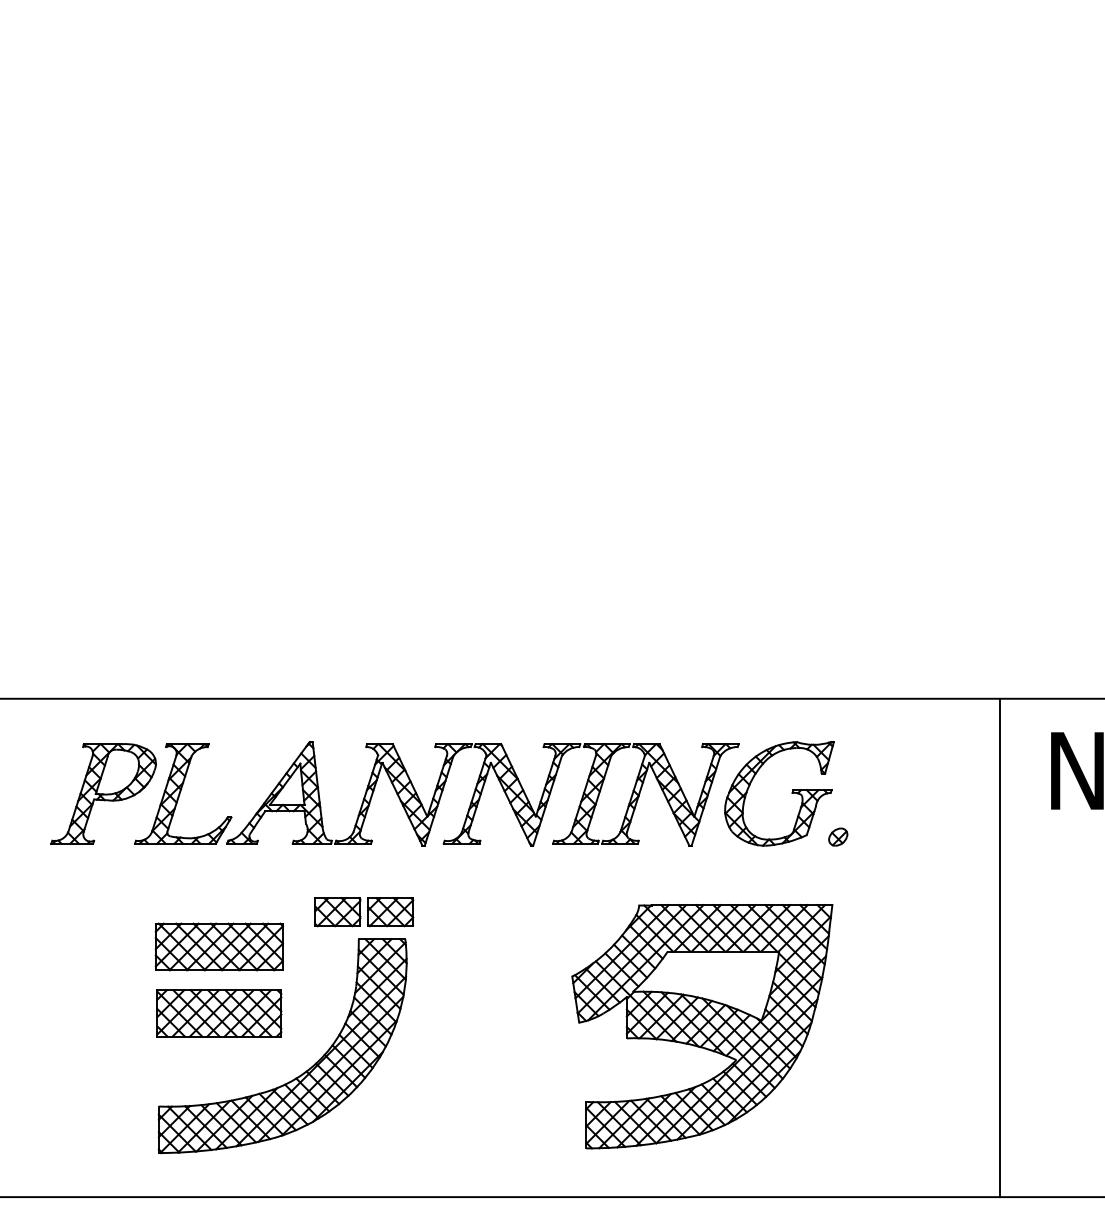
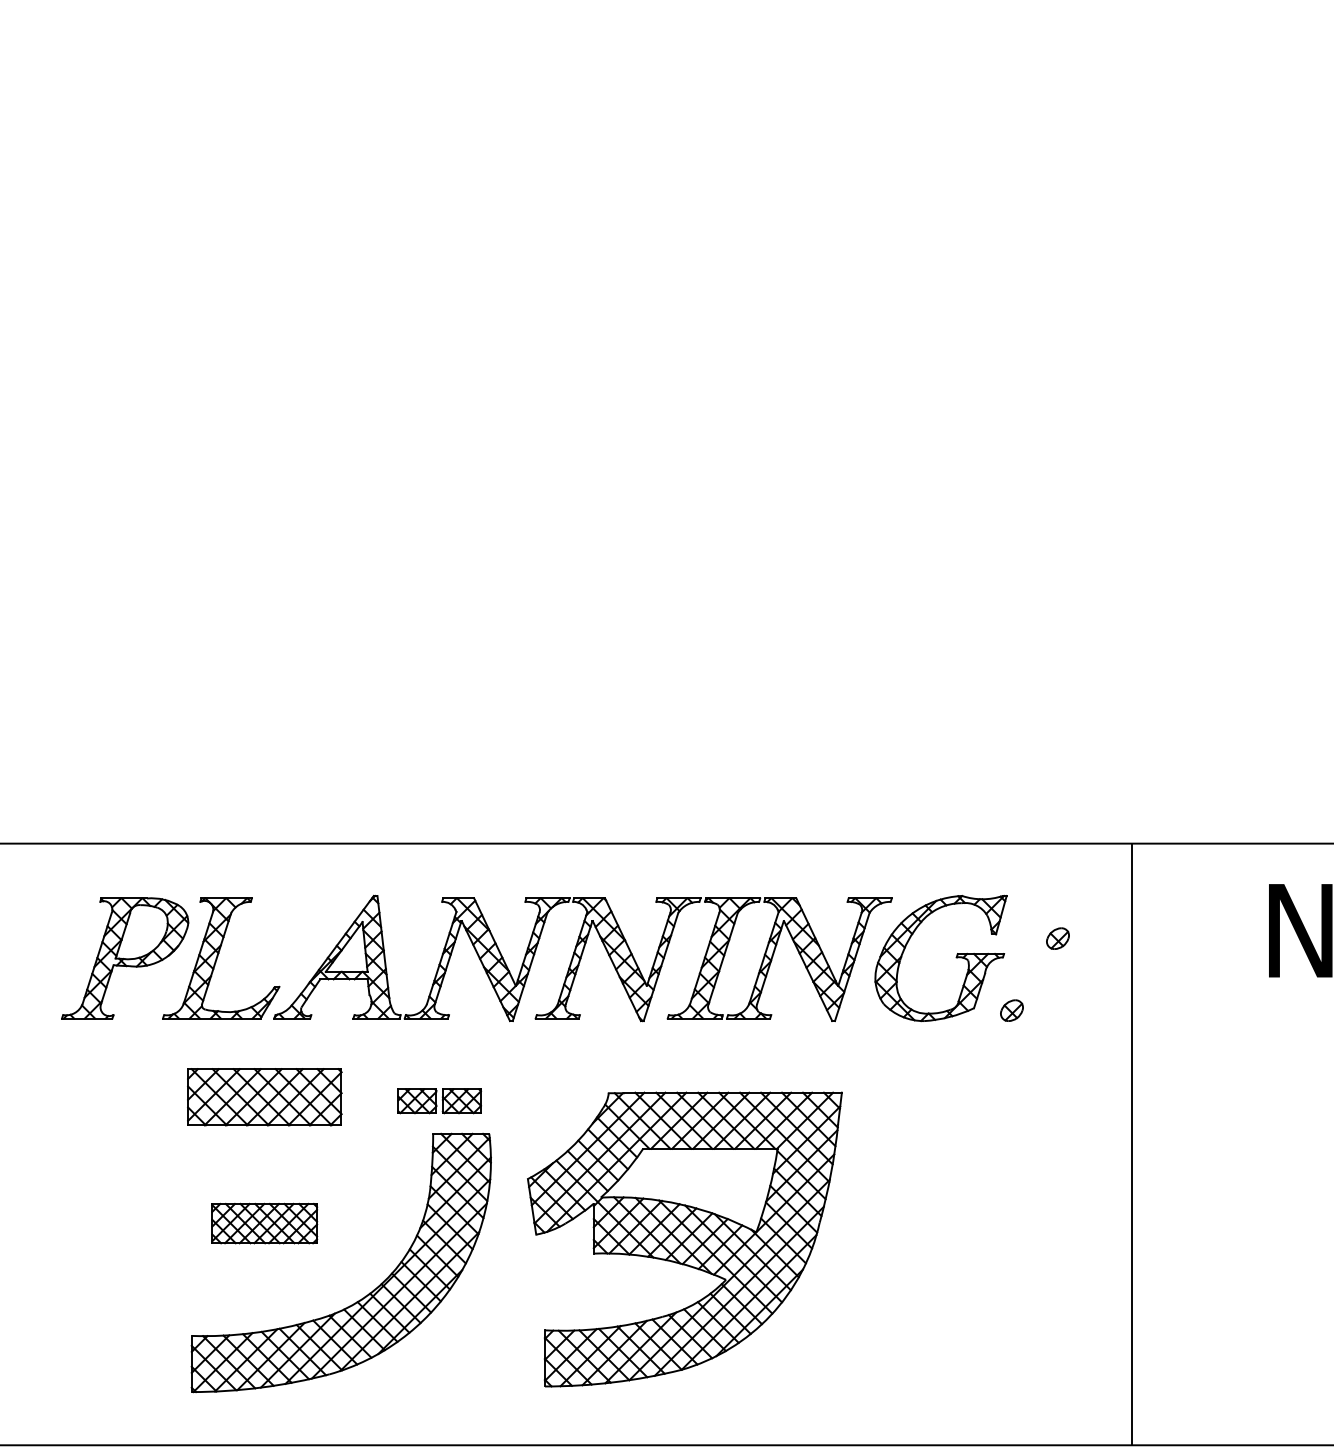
part: (875, 777) -> (1057, 938), added
part: (364, 912) -> (439, 1101), size x0.7
part: (219, 947) -> (264, 1097), moved
line: (1000, 947) -> (1132, 1144), moved
part: (219, 1013) -> (264, 1223), size x0.7
part: (702, 1026) -> (684, 1239), moved

